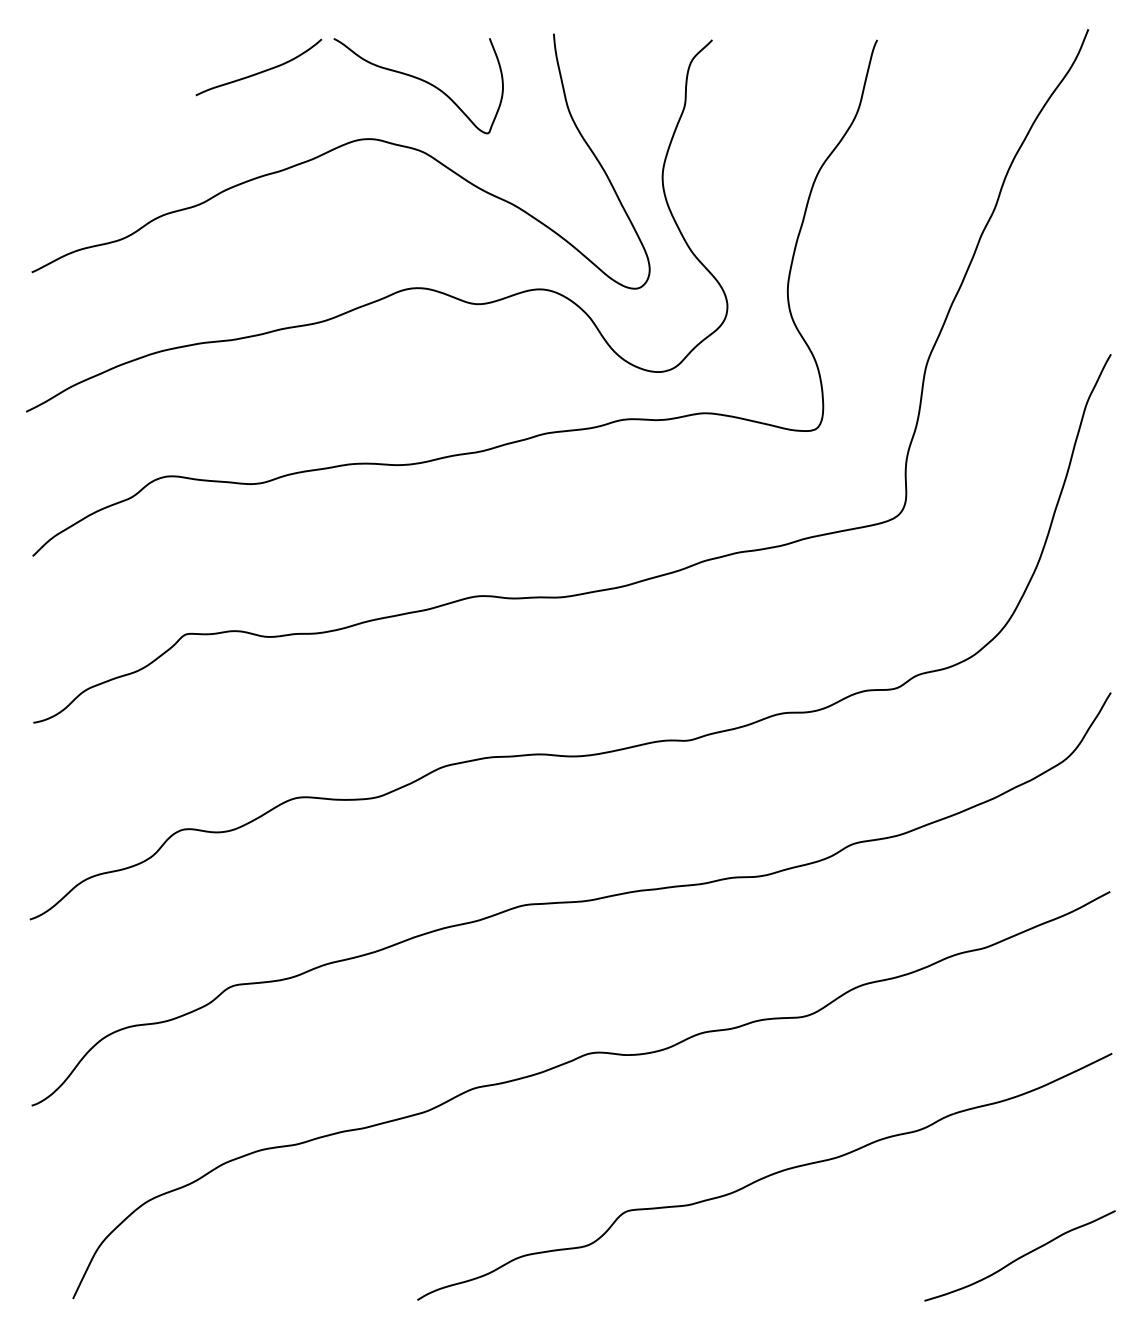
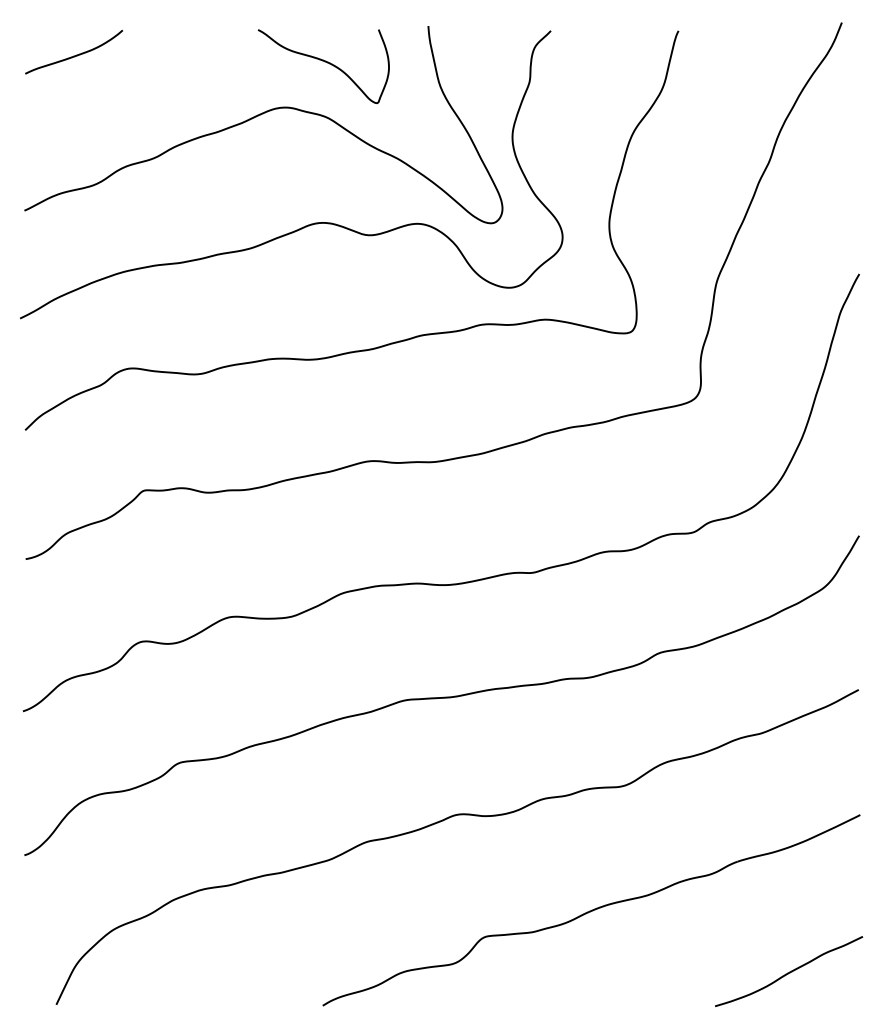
curve: (260, 71) -> (75, 55), moved

